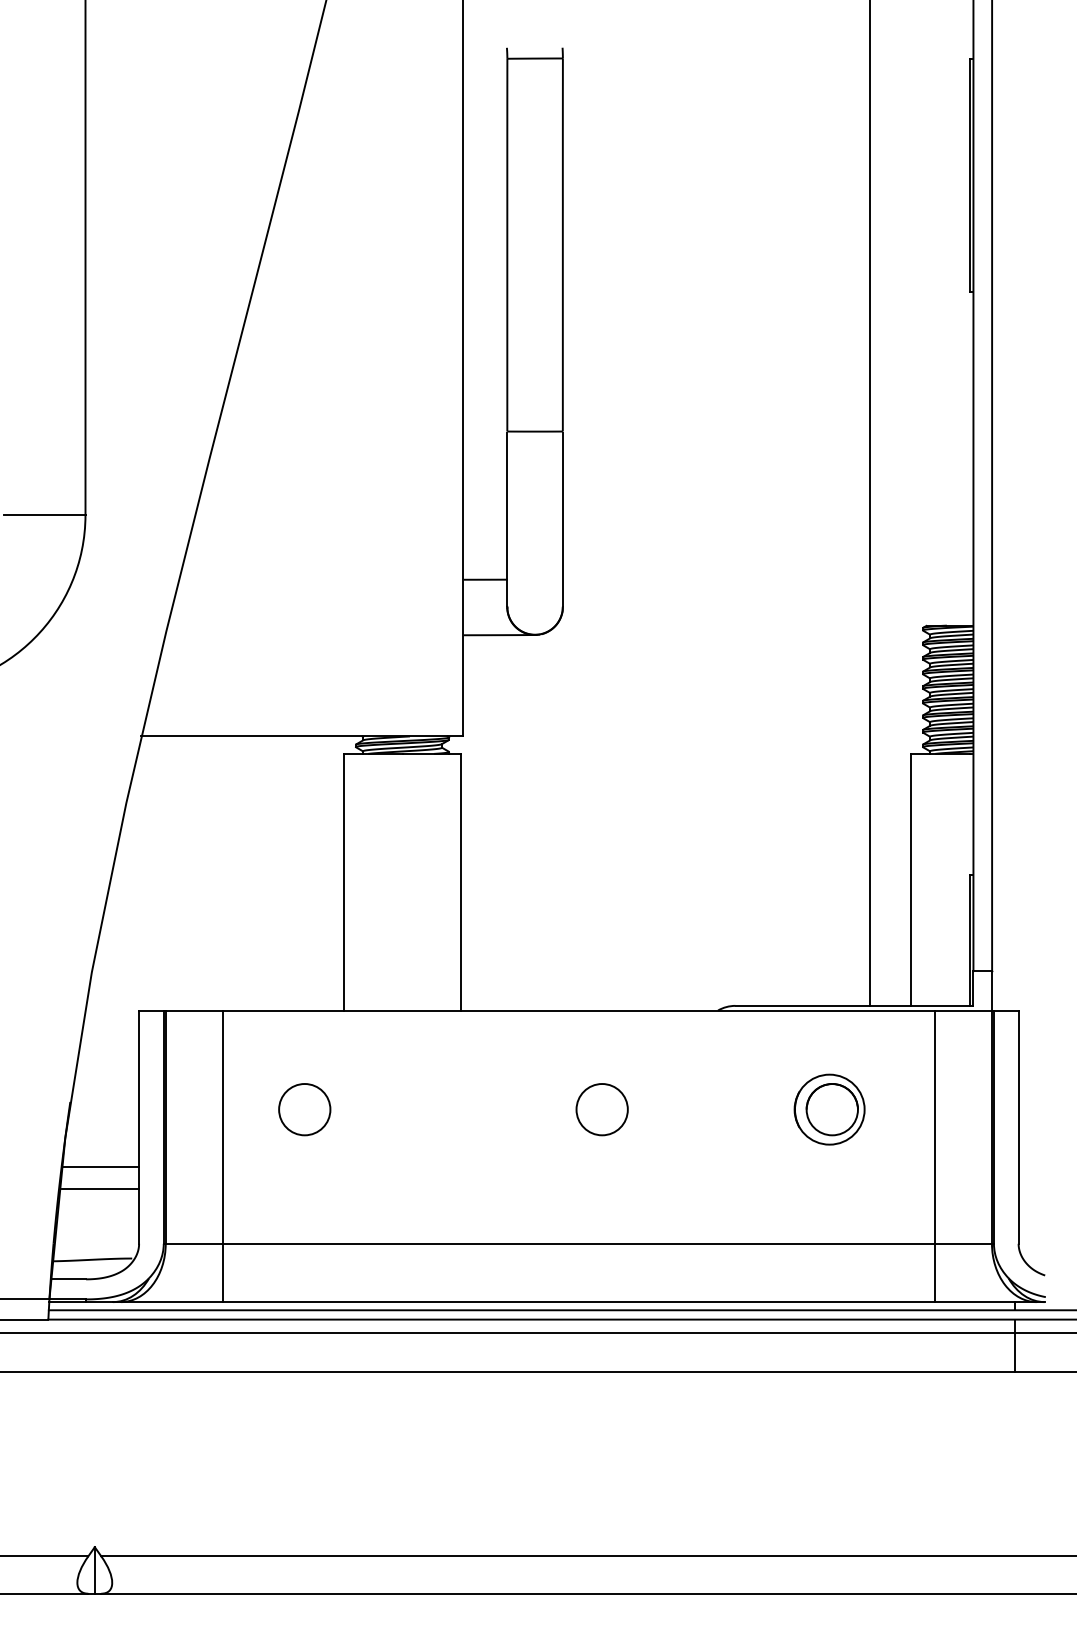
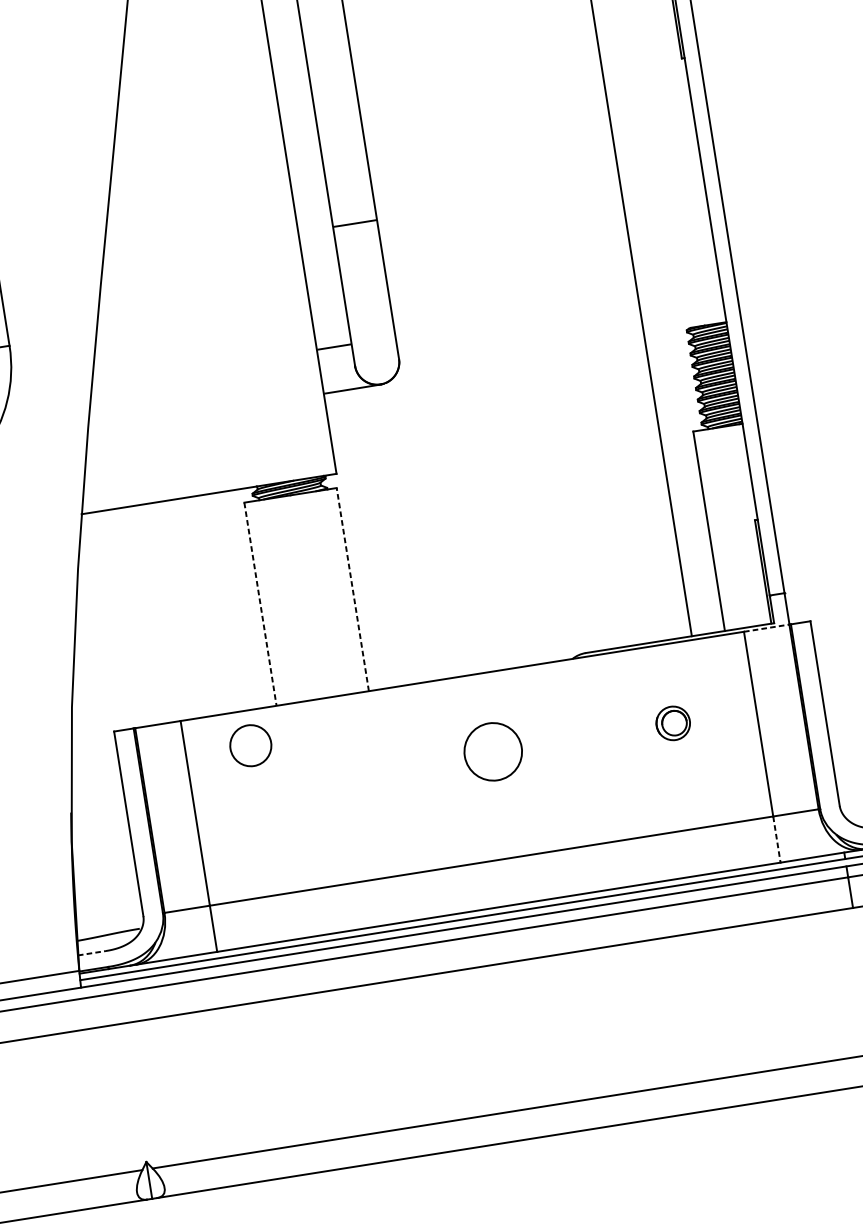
line: (460, 881) -> (352, 589), solid -> dashed
line: (344, 882) -> (260, 604), solid -> dashed
line: (963, 1010) -> (766, 628), solid -> dashed
circle: (304, 1109) -> (250, 745), moved
circle: (601, 1109) -> (492, 751), size x1.4
part: (829, 1109) -> (673, 723), size x0.6
line: (100, 1166) -> (103, 859), removed
line: (100, 1189) -> (106, 878), removed
line: (934, 1273) -> (776, 840), solid -> dashed
line: (68, 1279) -> (91, 953), solid -> dashed

